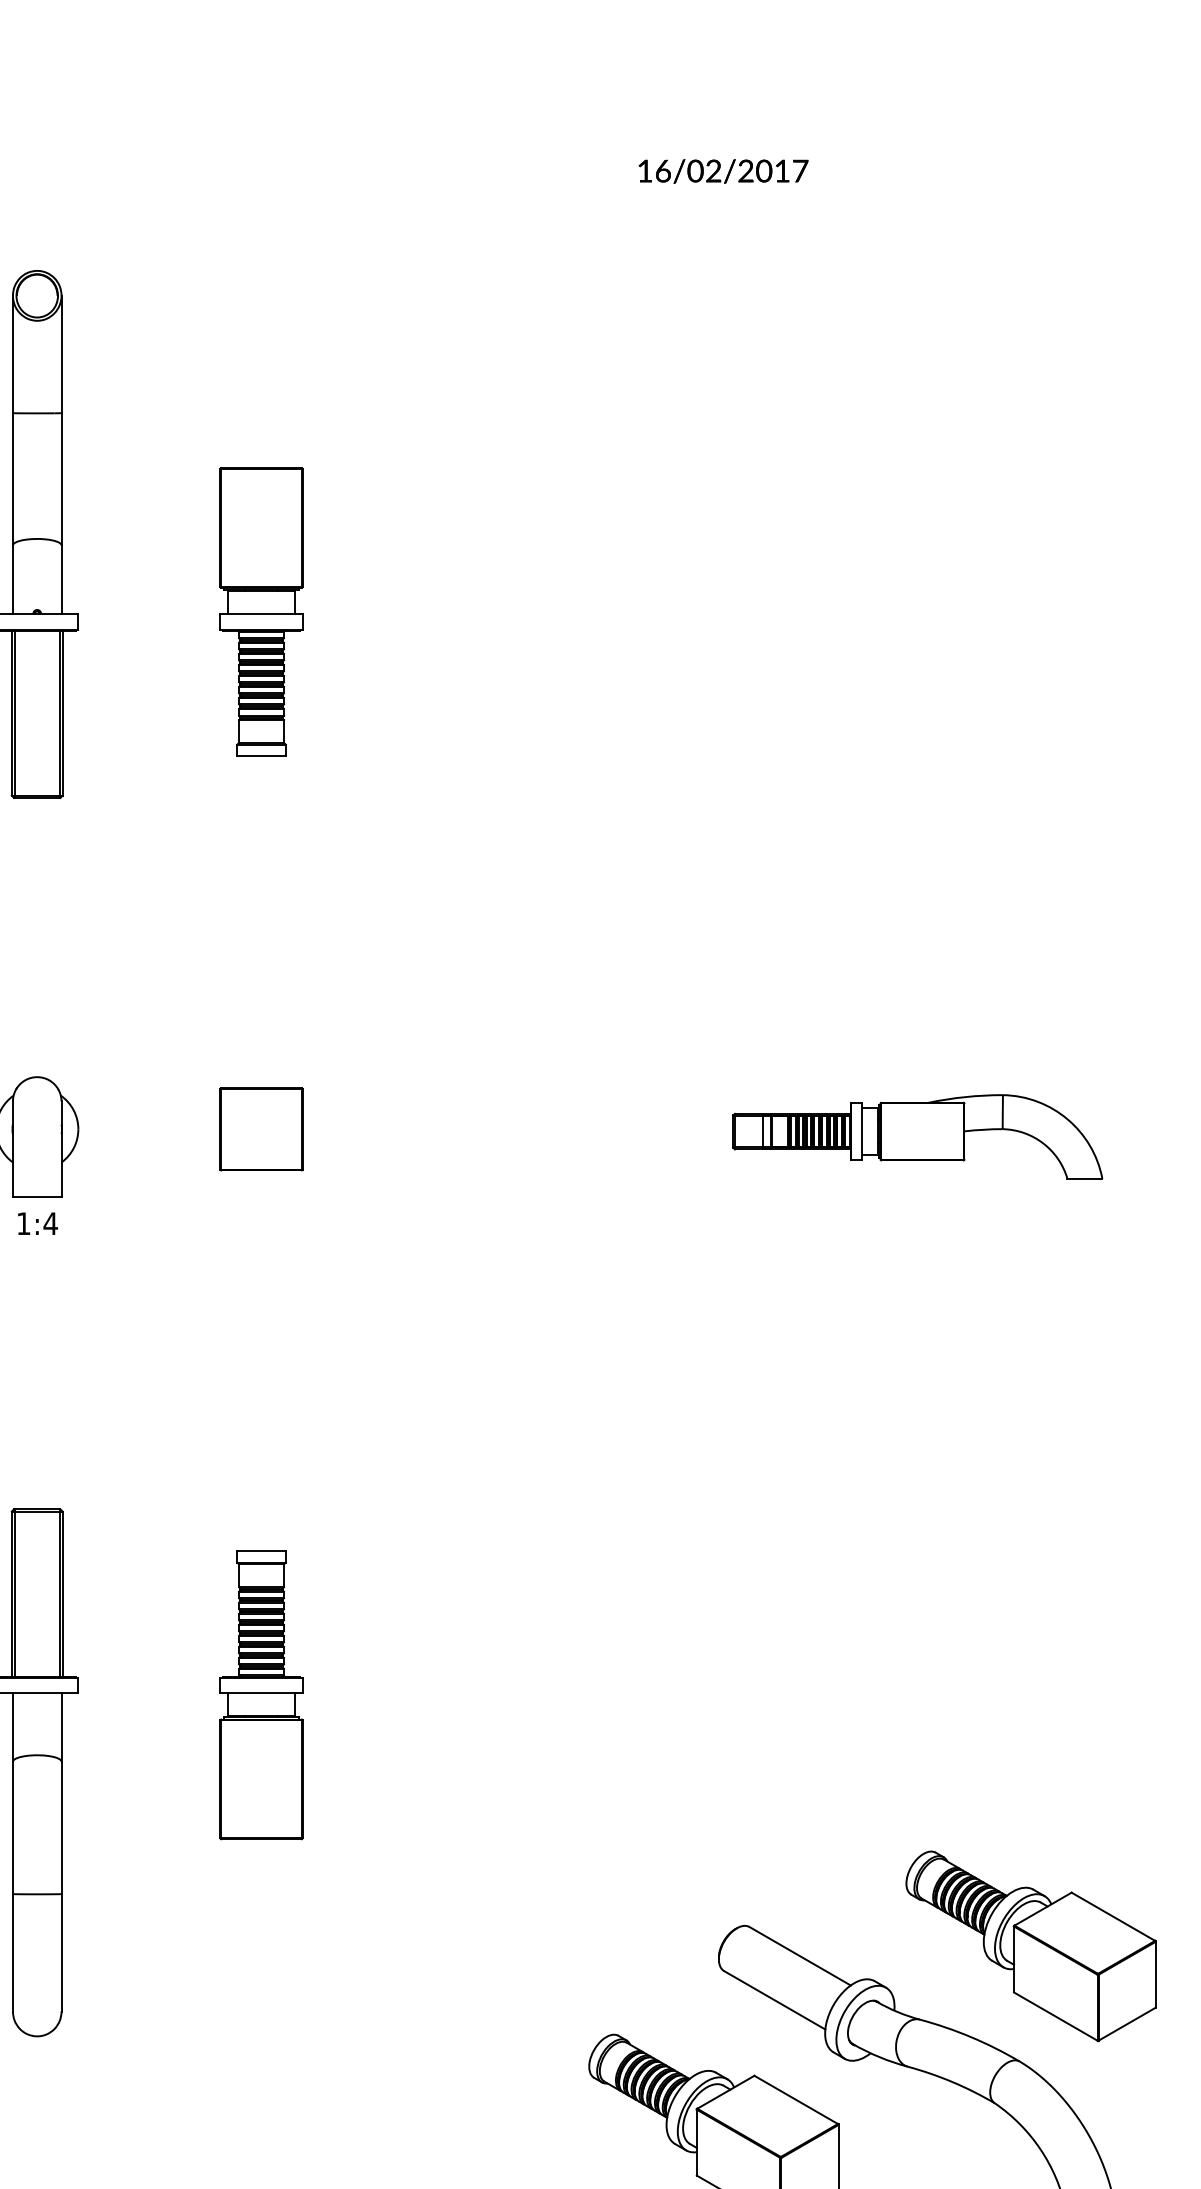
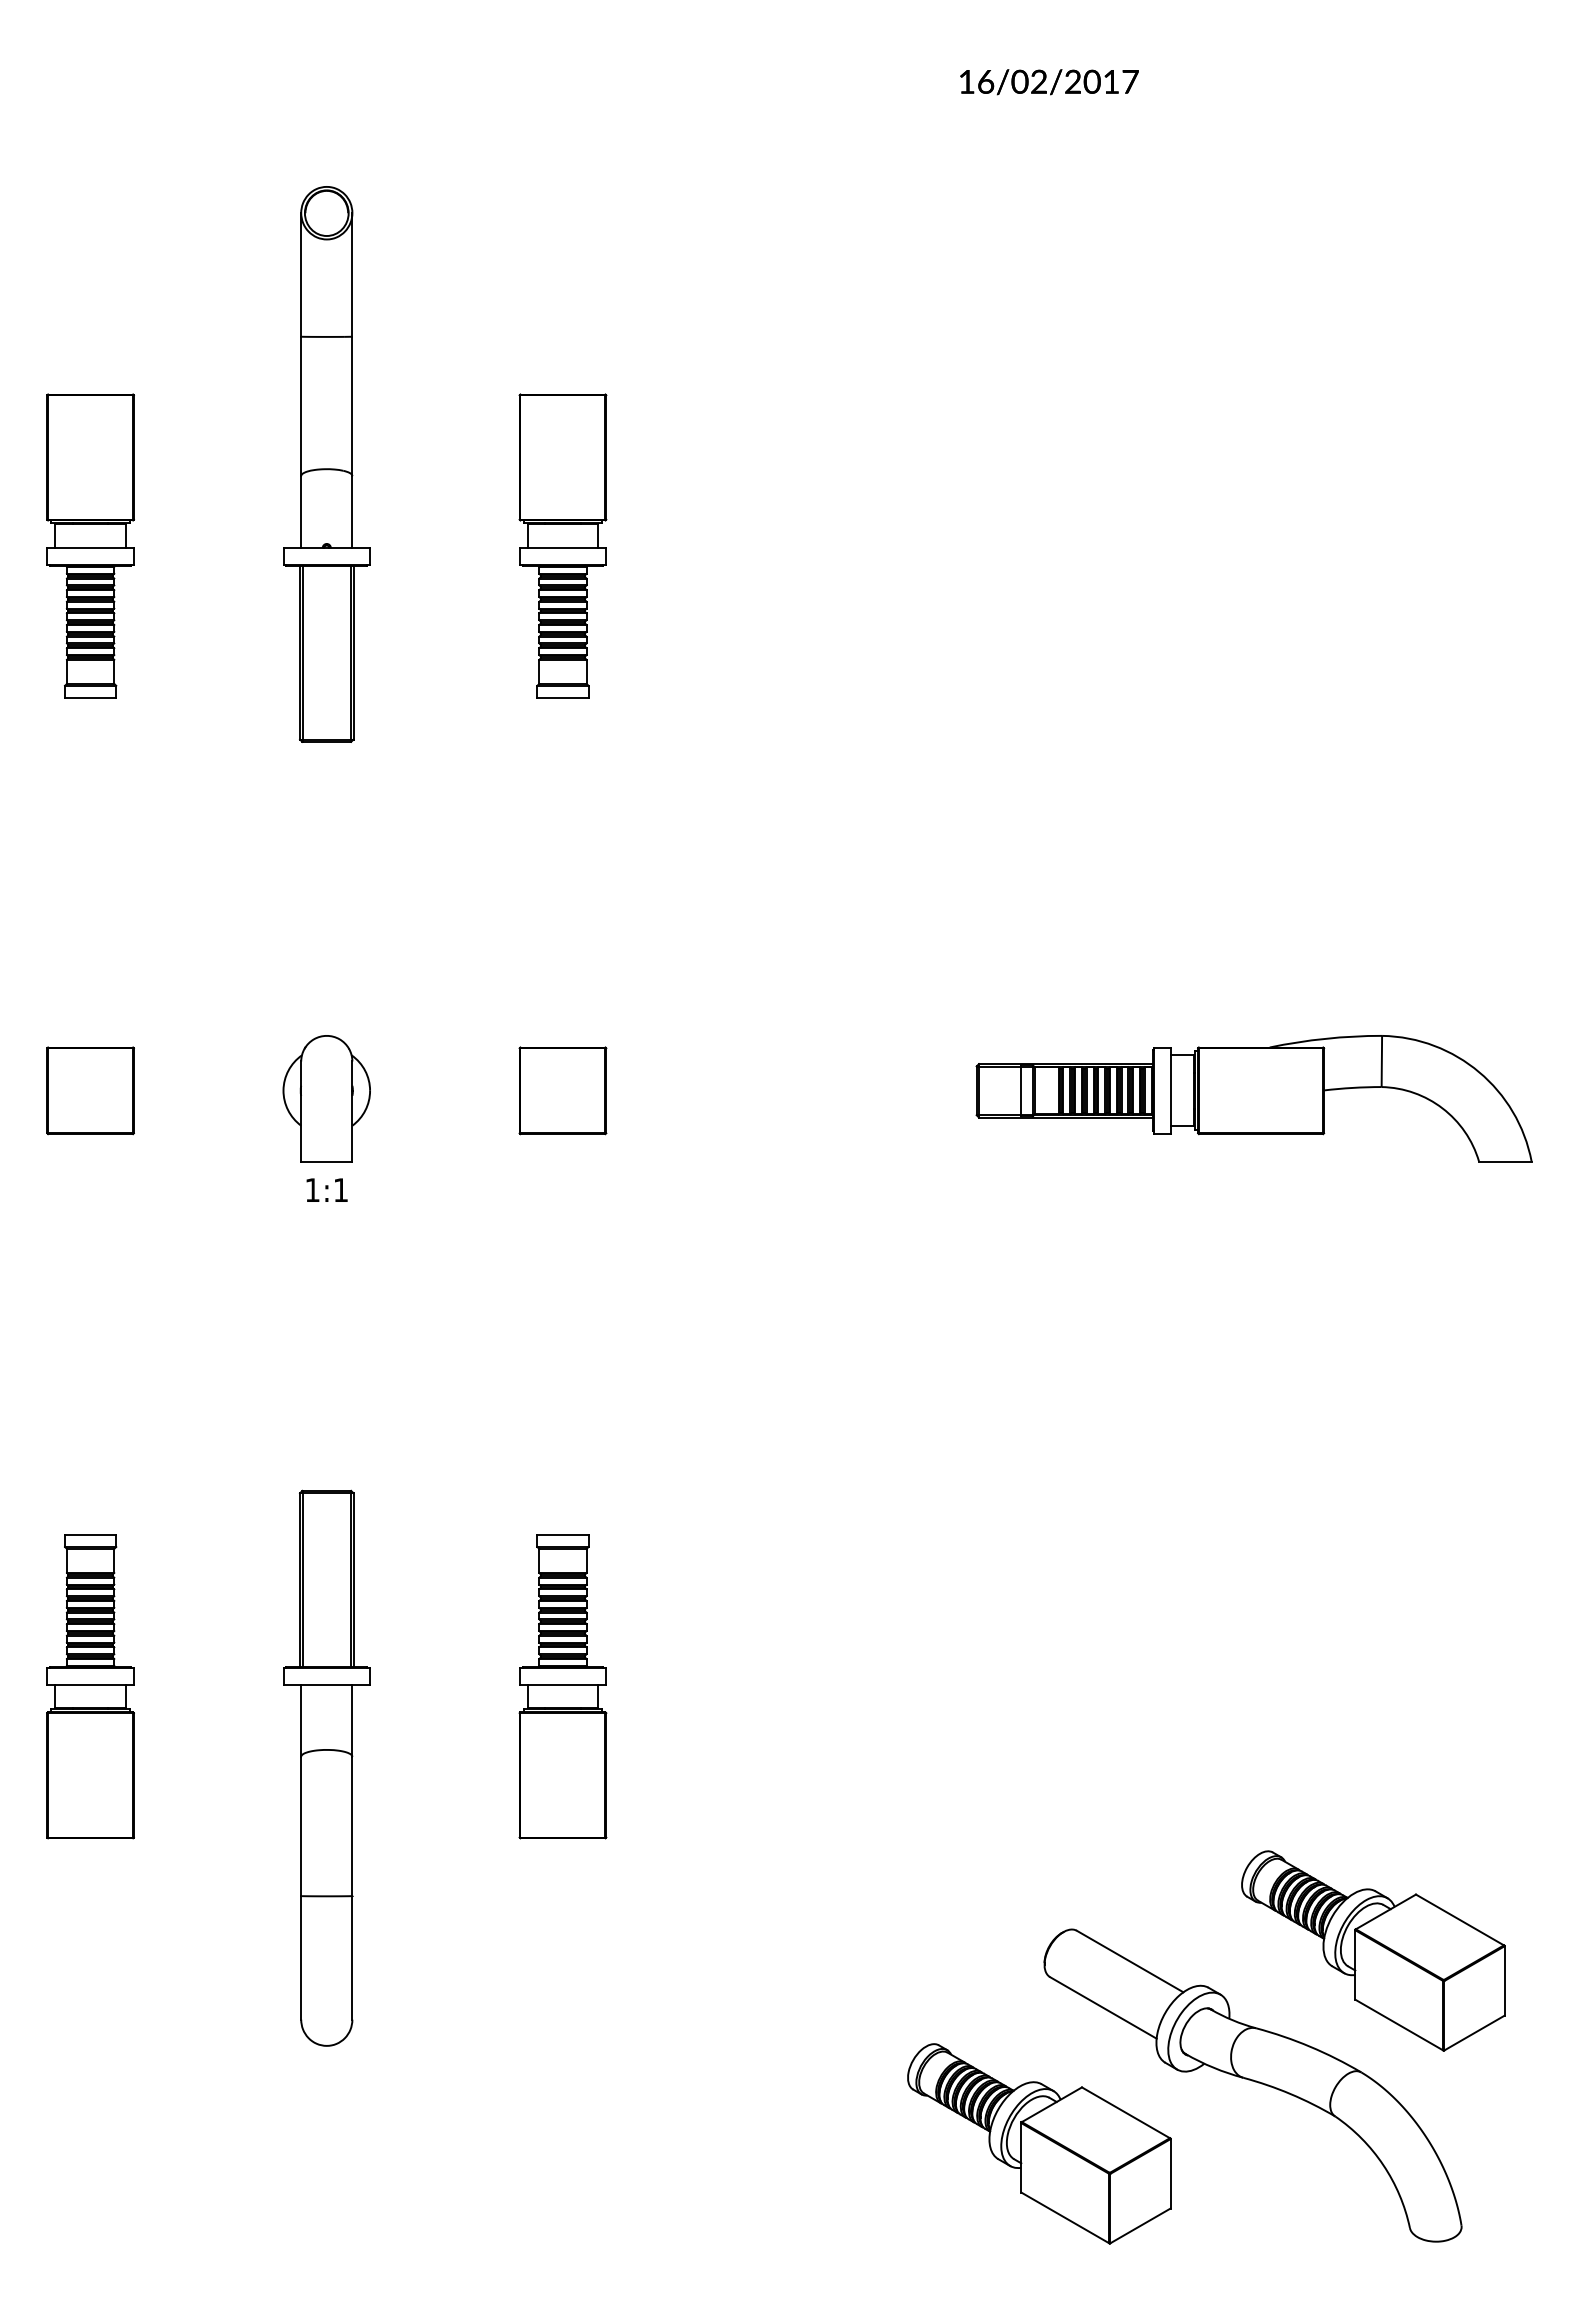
part: (917, 1136) -> (1253, 1098), size x1.43
text: (50, 1223) -> (340, 1189), 1:4 -> 1:1

